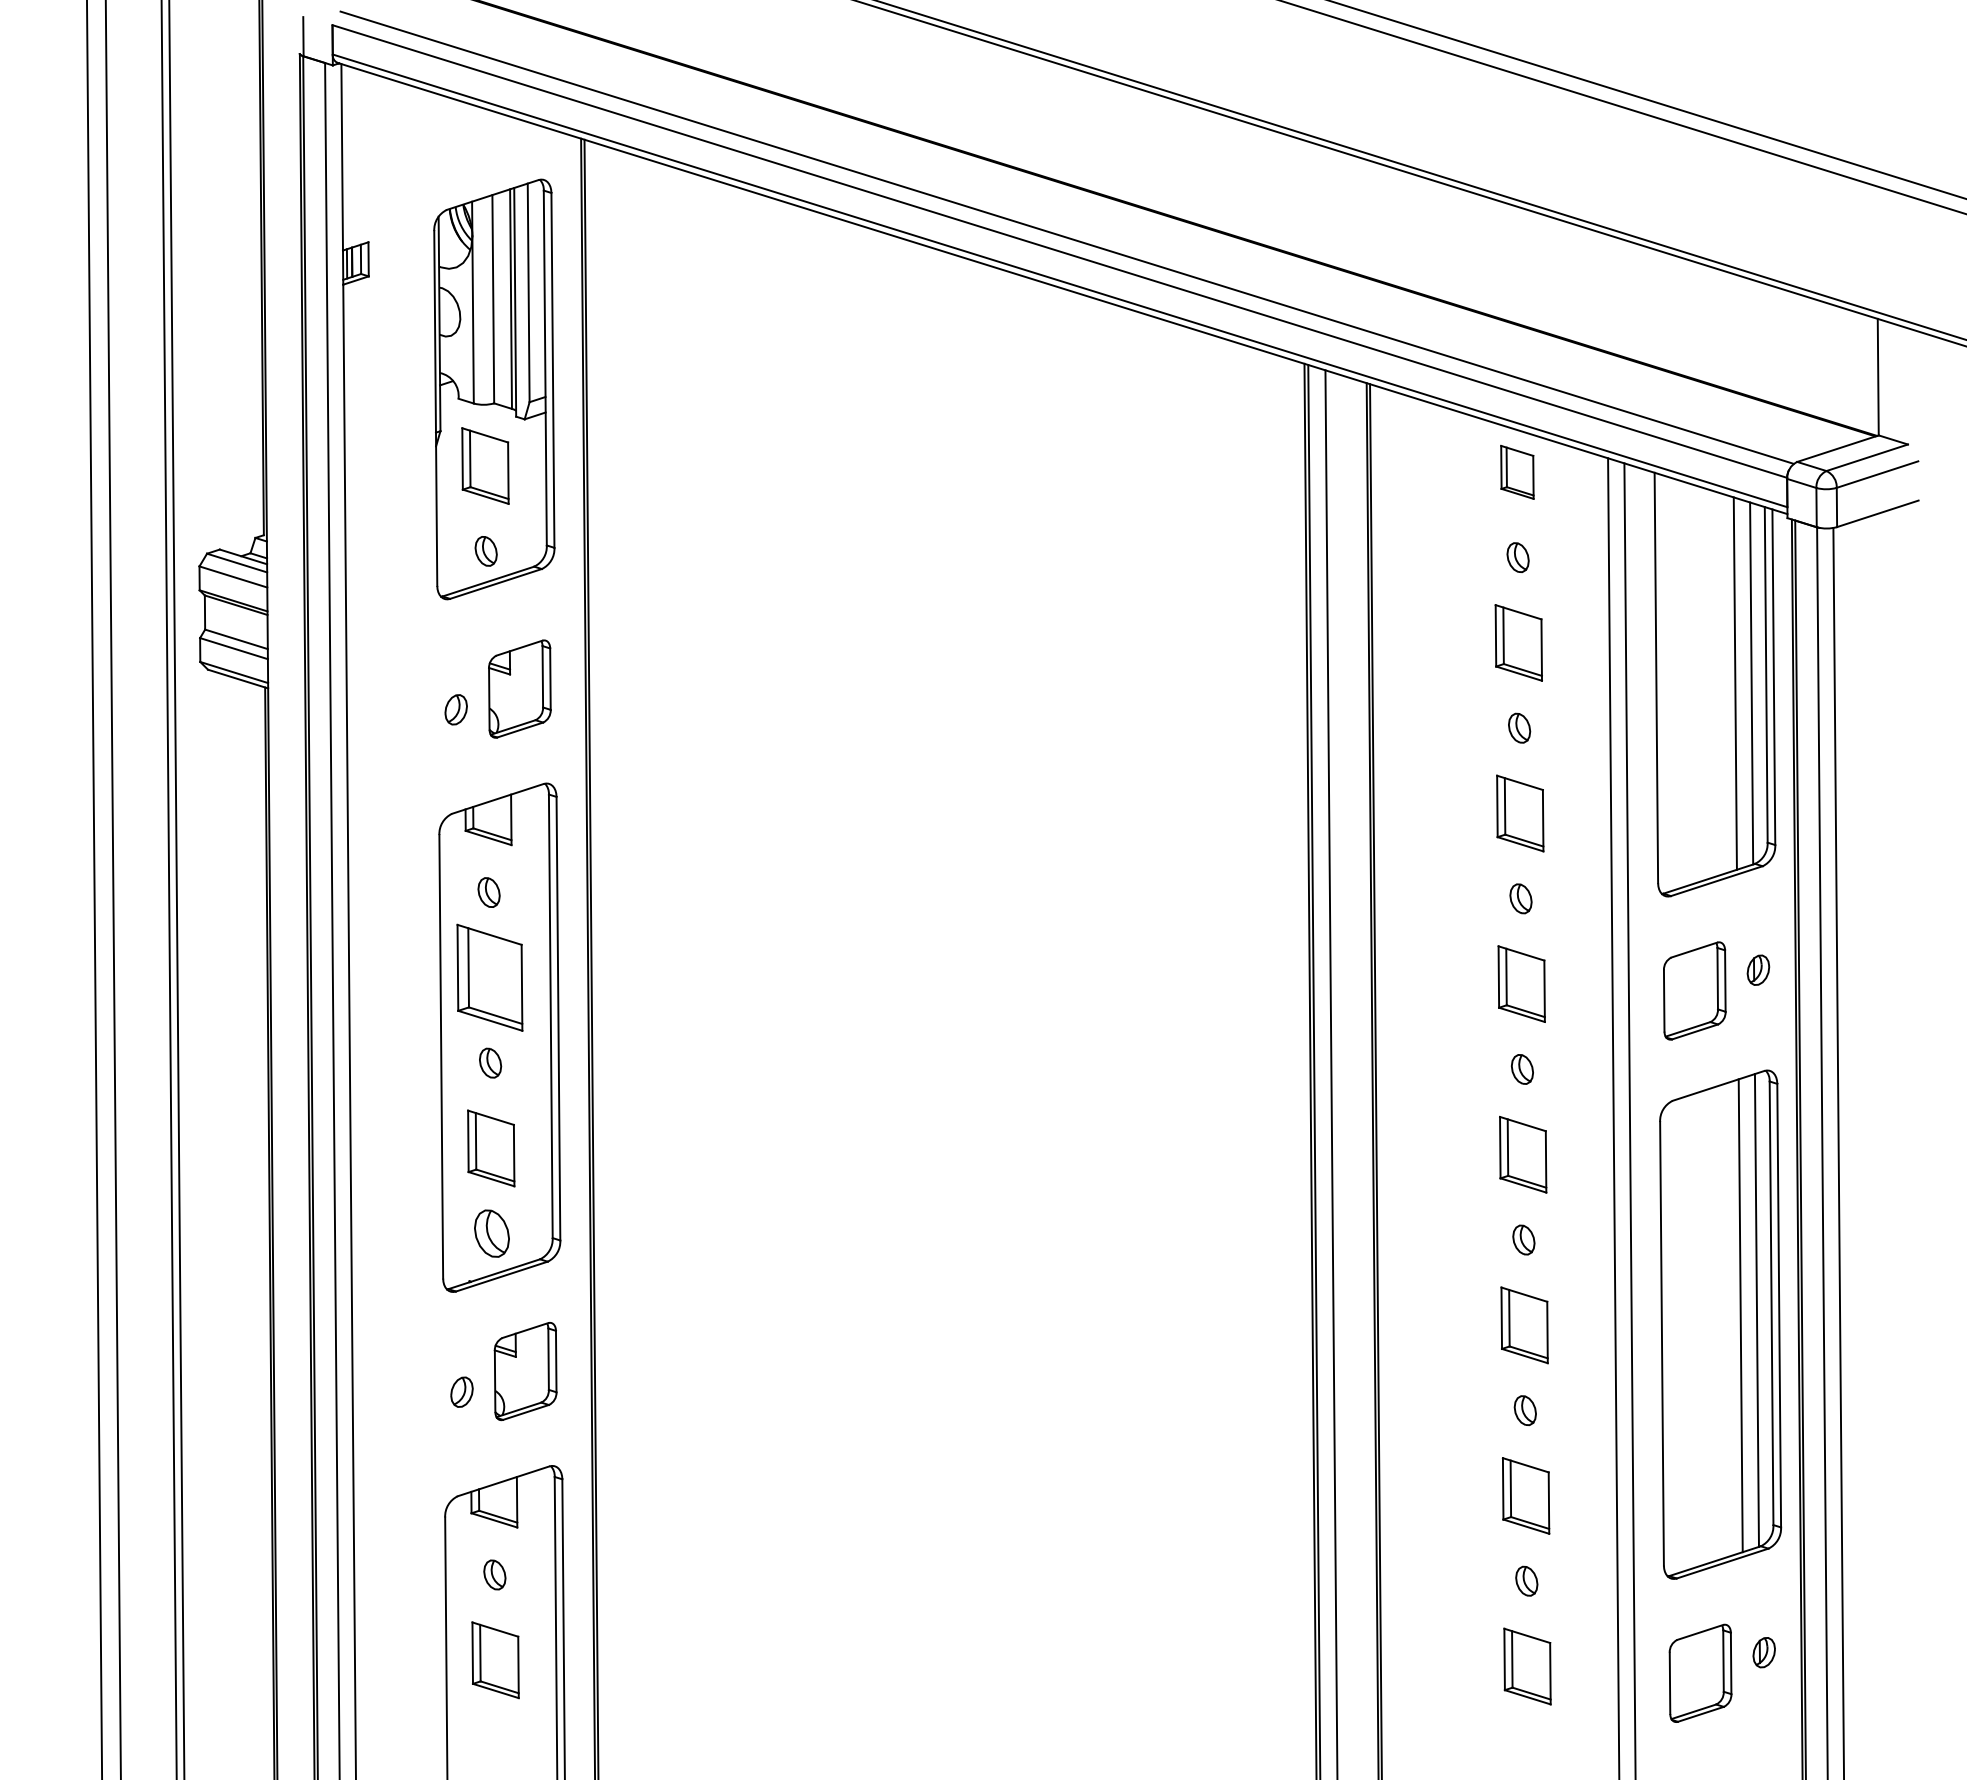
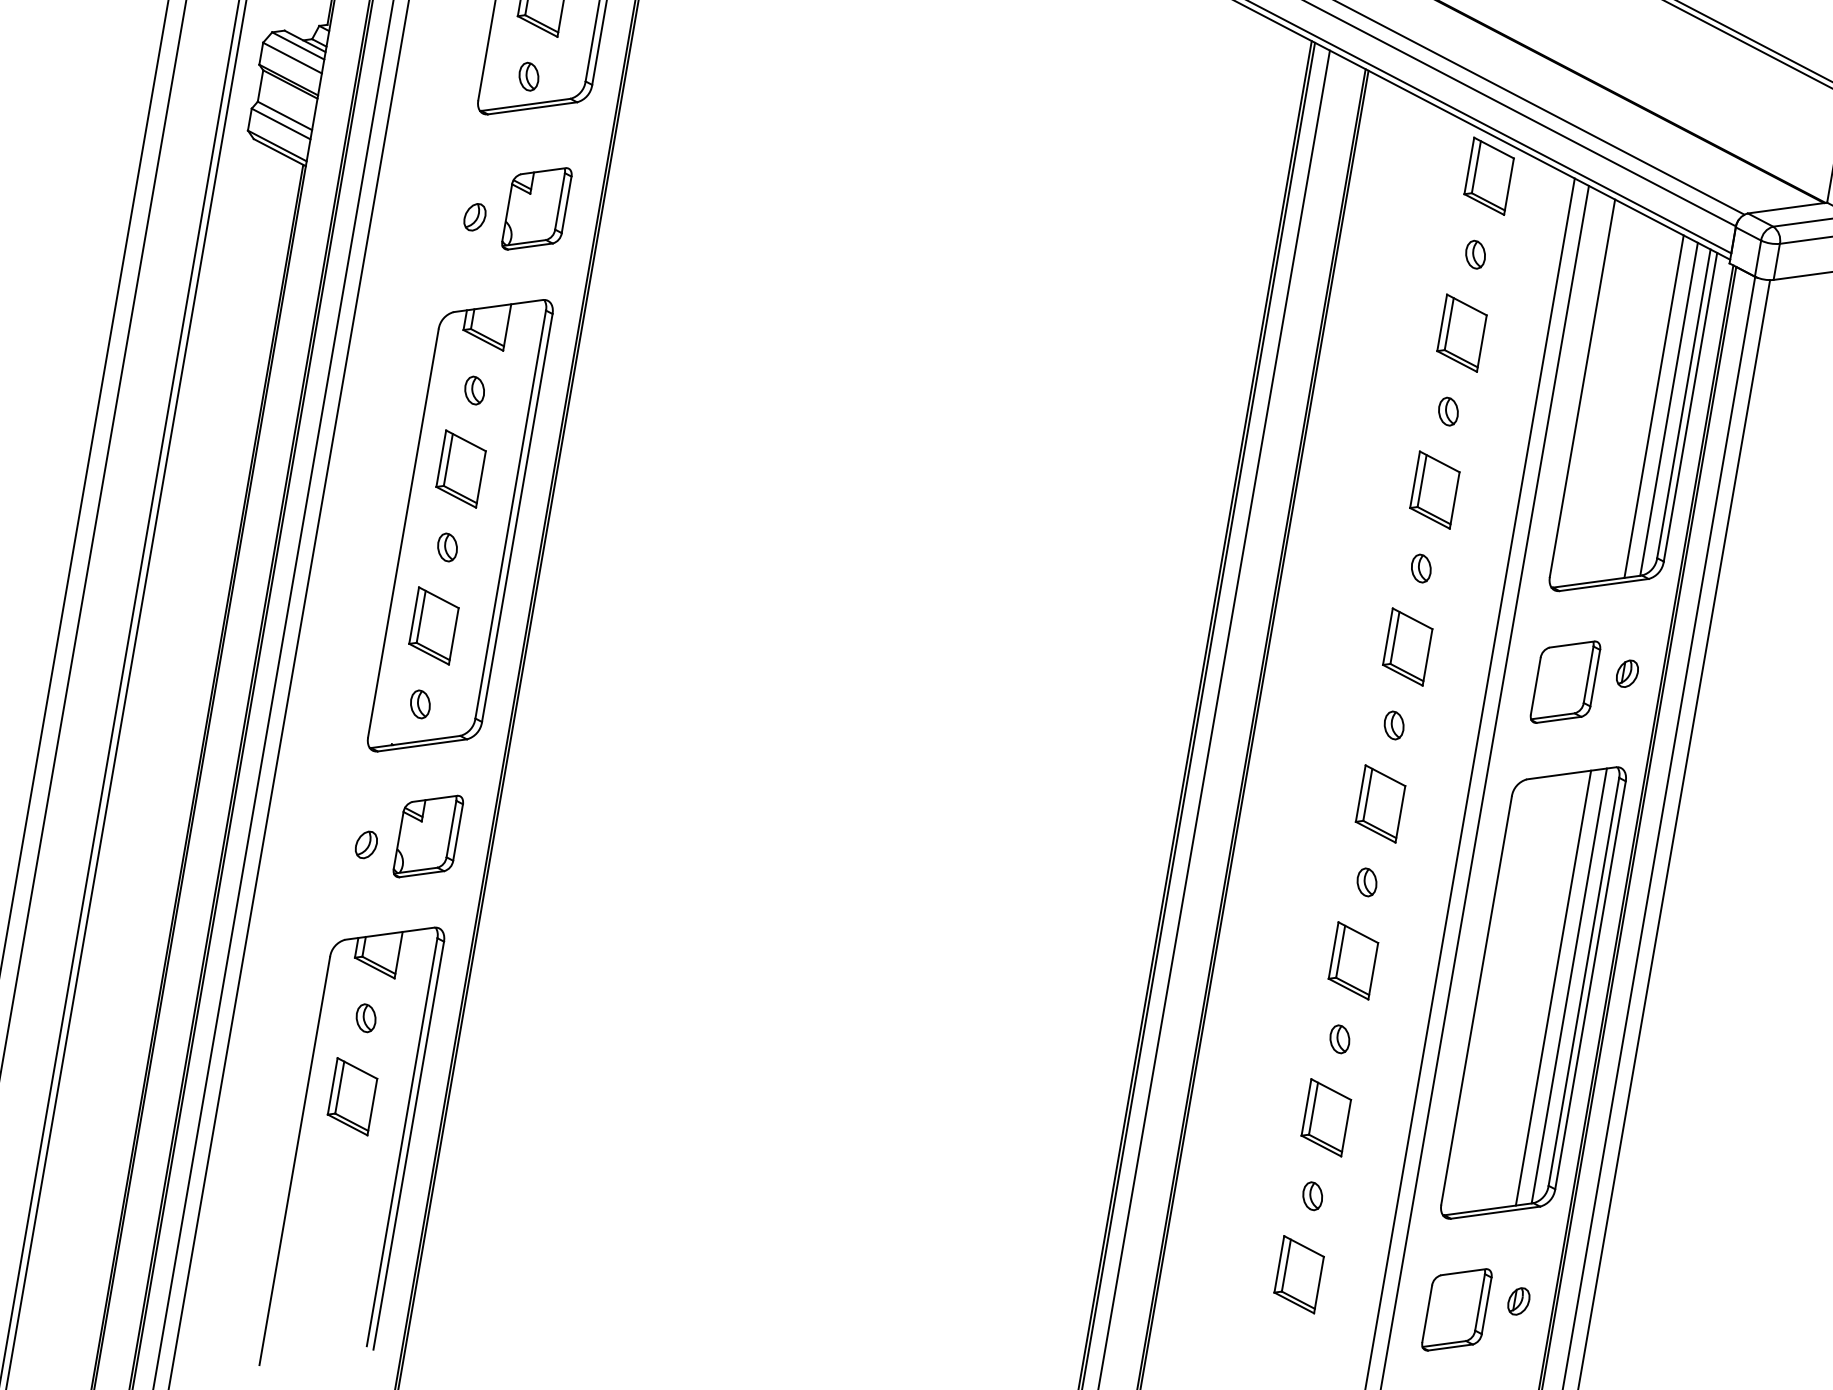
part: (1517, 472) -> (1489, 176), size x1.43
part: (489, 977) -> (460, 468), size x0.71
part: (491, 1233) -> (420, 704), size x0.62

